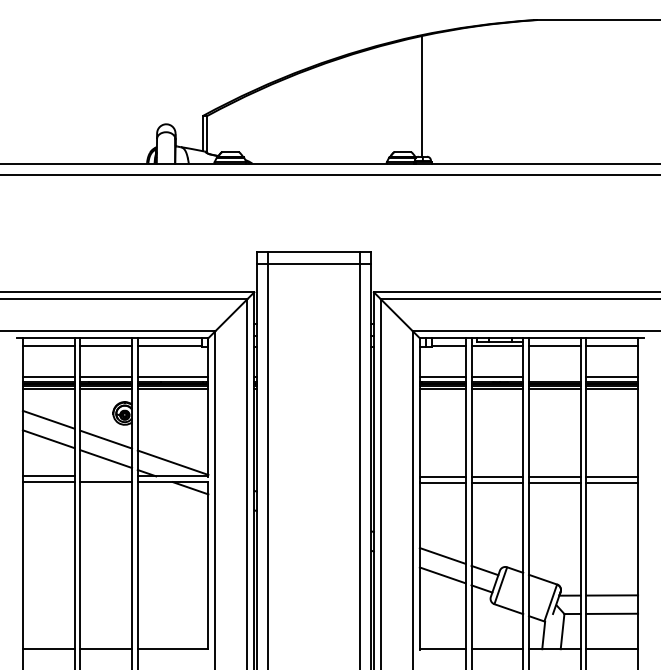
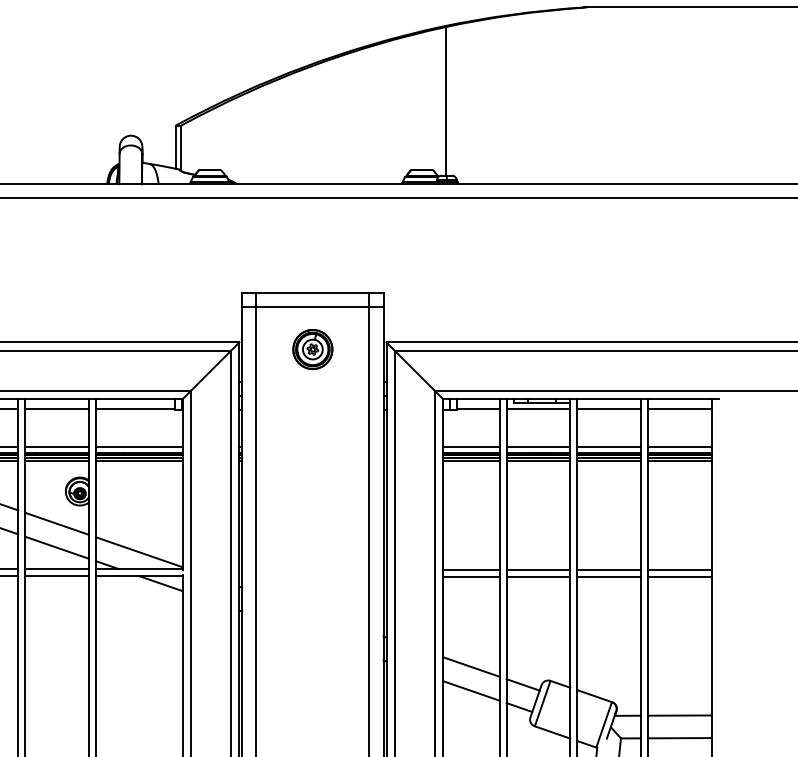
part: (313, 297) -> (312, 348), added
line: (554, 377) -> (608, 447), added
line: (106, 476) -> (57, 569), added

